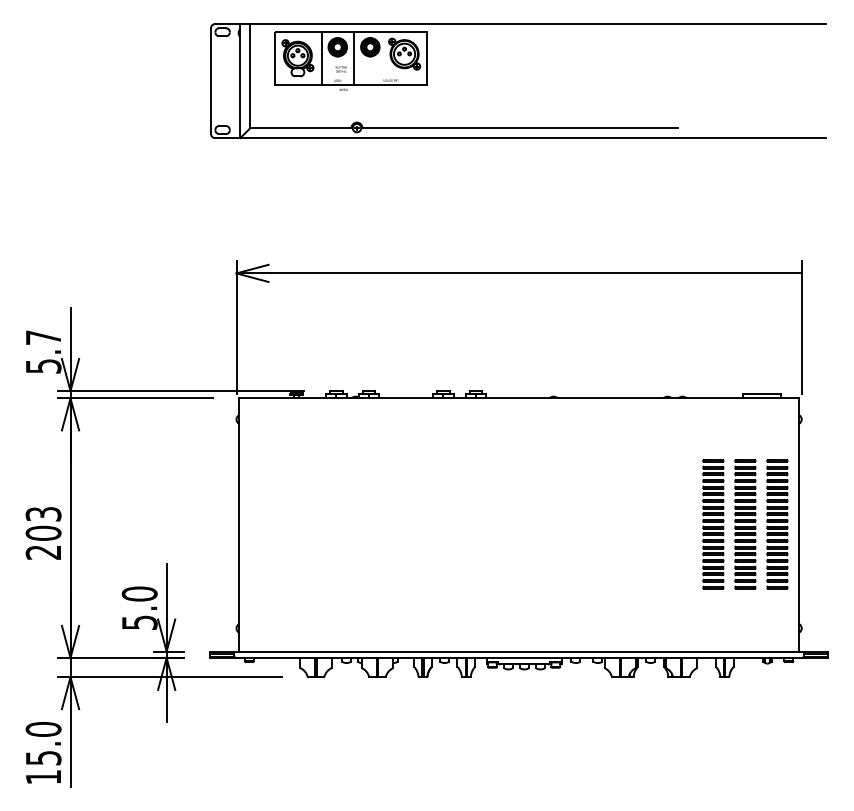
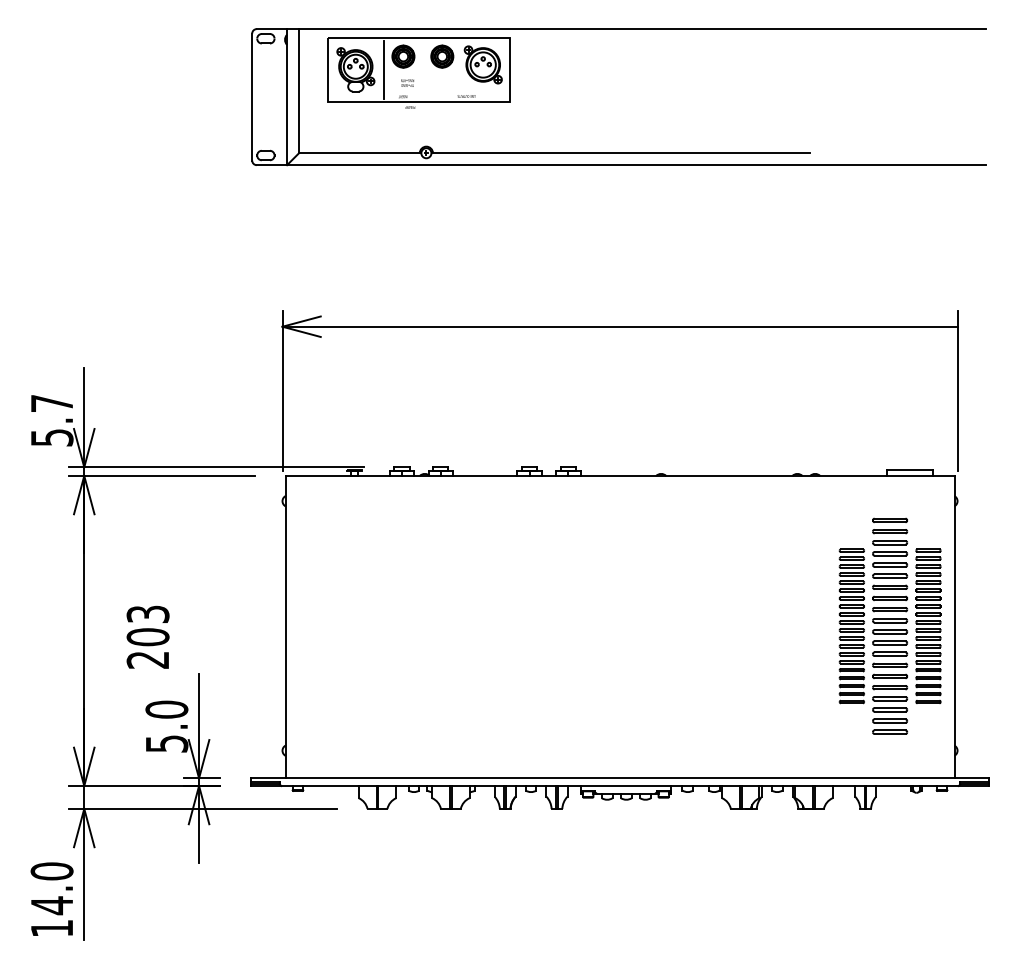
line: (353, 58) -> (422, 69), removed
part: (745, 524) -> (890, 626), size x1.4
text: (43, 532) -> (147, 636), moved
text: (43, 758) -> (52, 905), 15.0 -> 14.0

